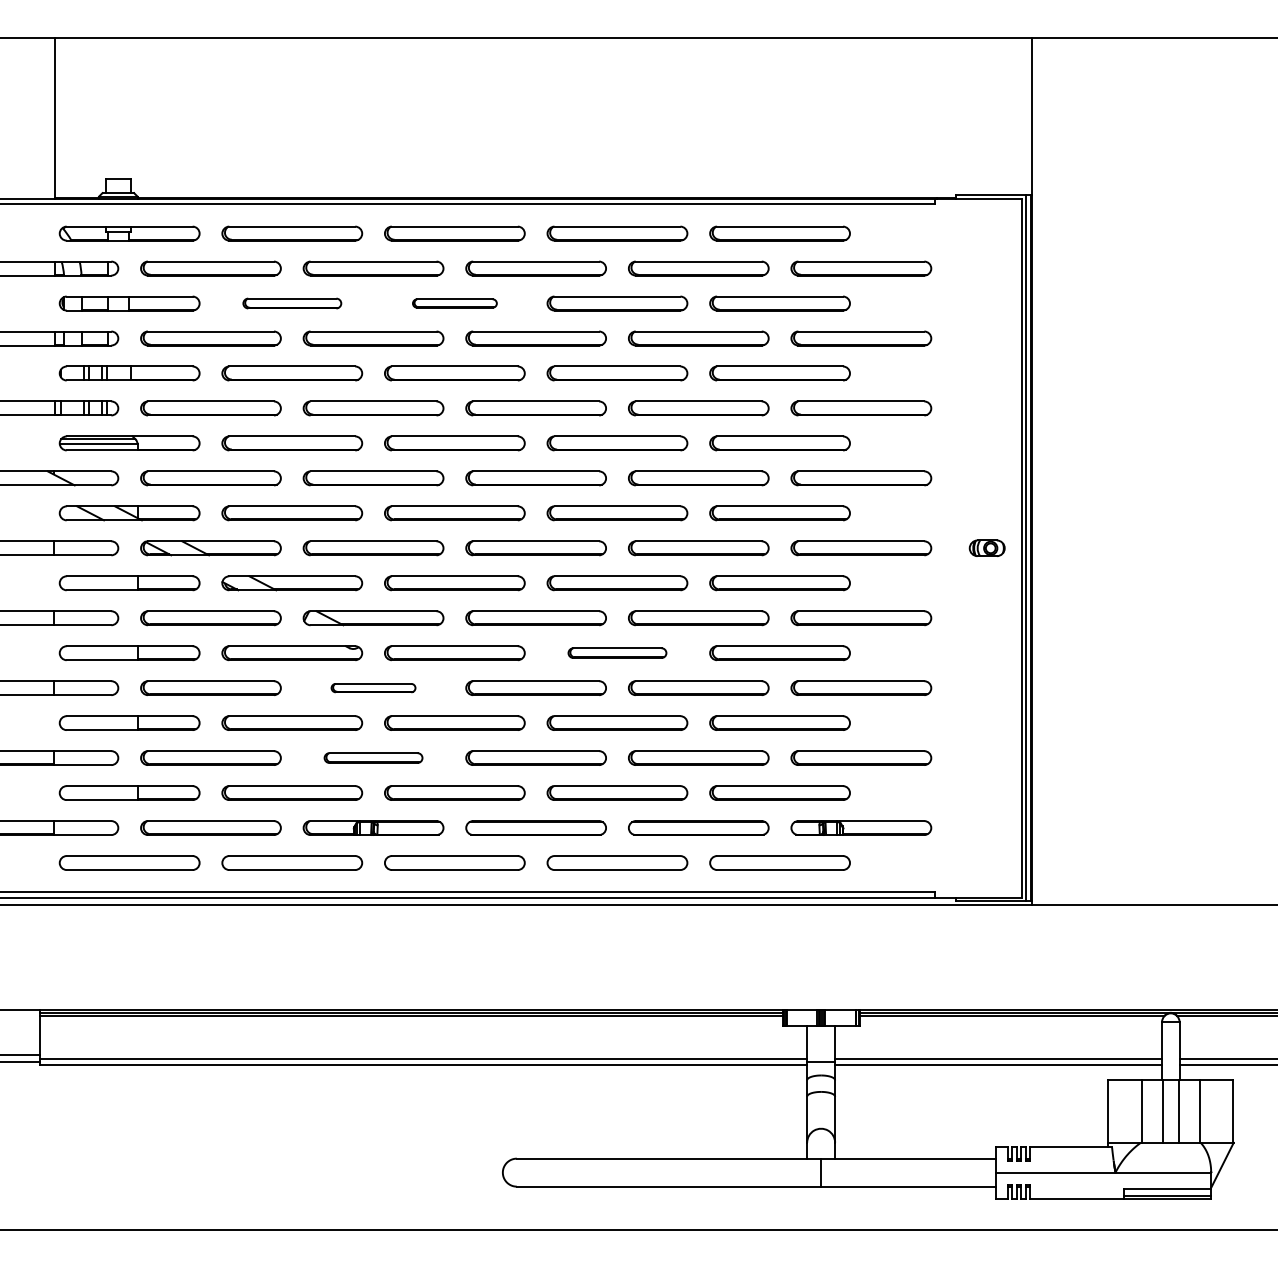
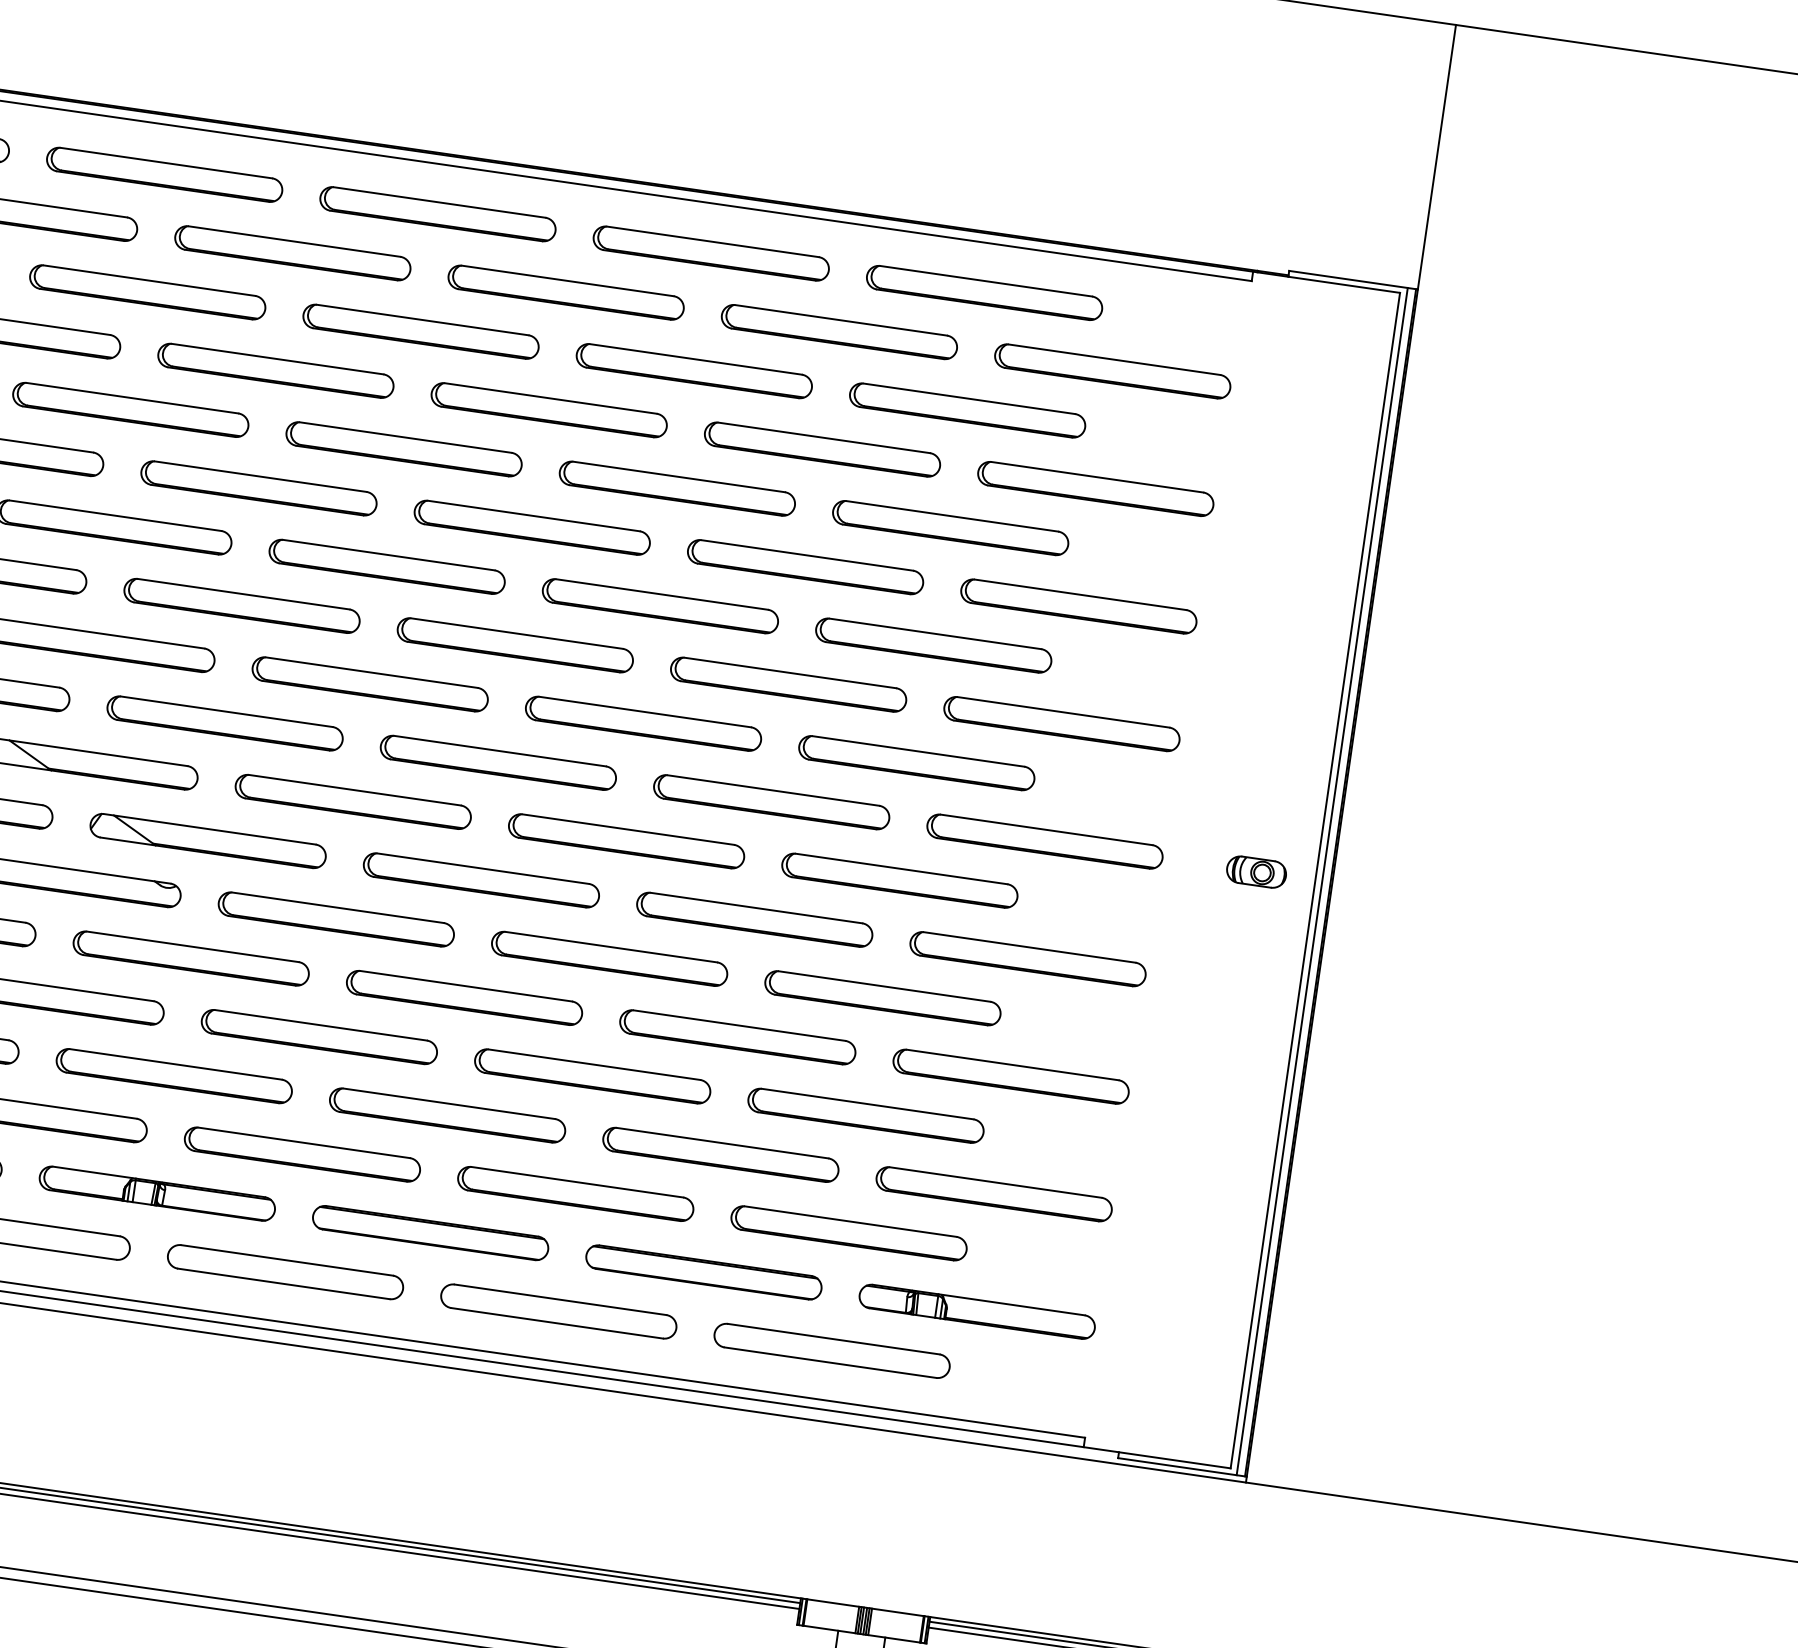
part: (292, 303) -> (148, 292), size x1.43
part: (454, 303) -> (420, 331), size x1.67
part: (617, 652) -> (609, 957), size x1.43
part: (373, 687) -> (191, 957), size x1.67
part: (373, 757) -> (174, 1075), size x1.43

